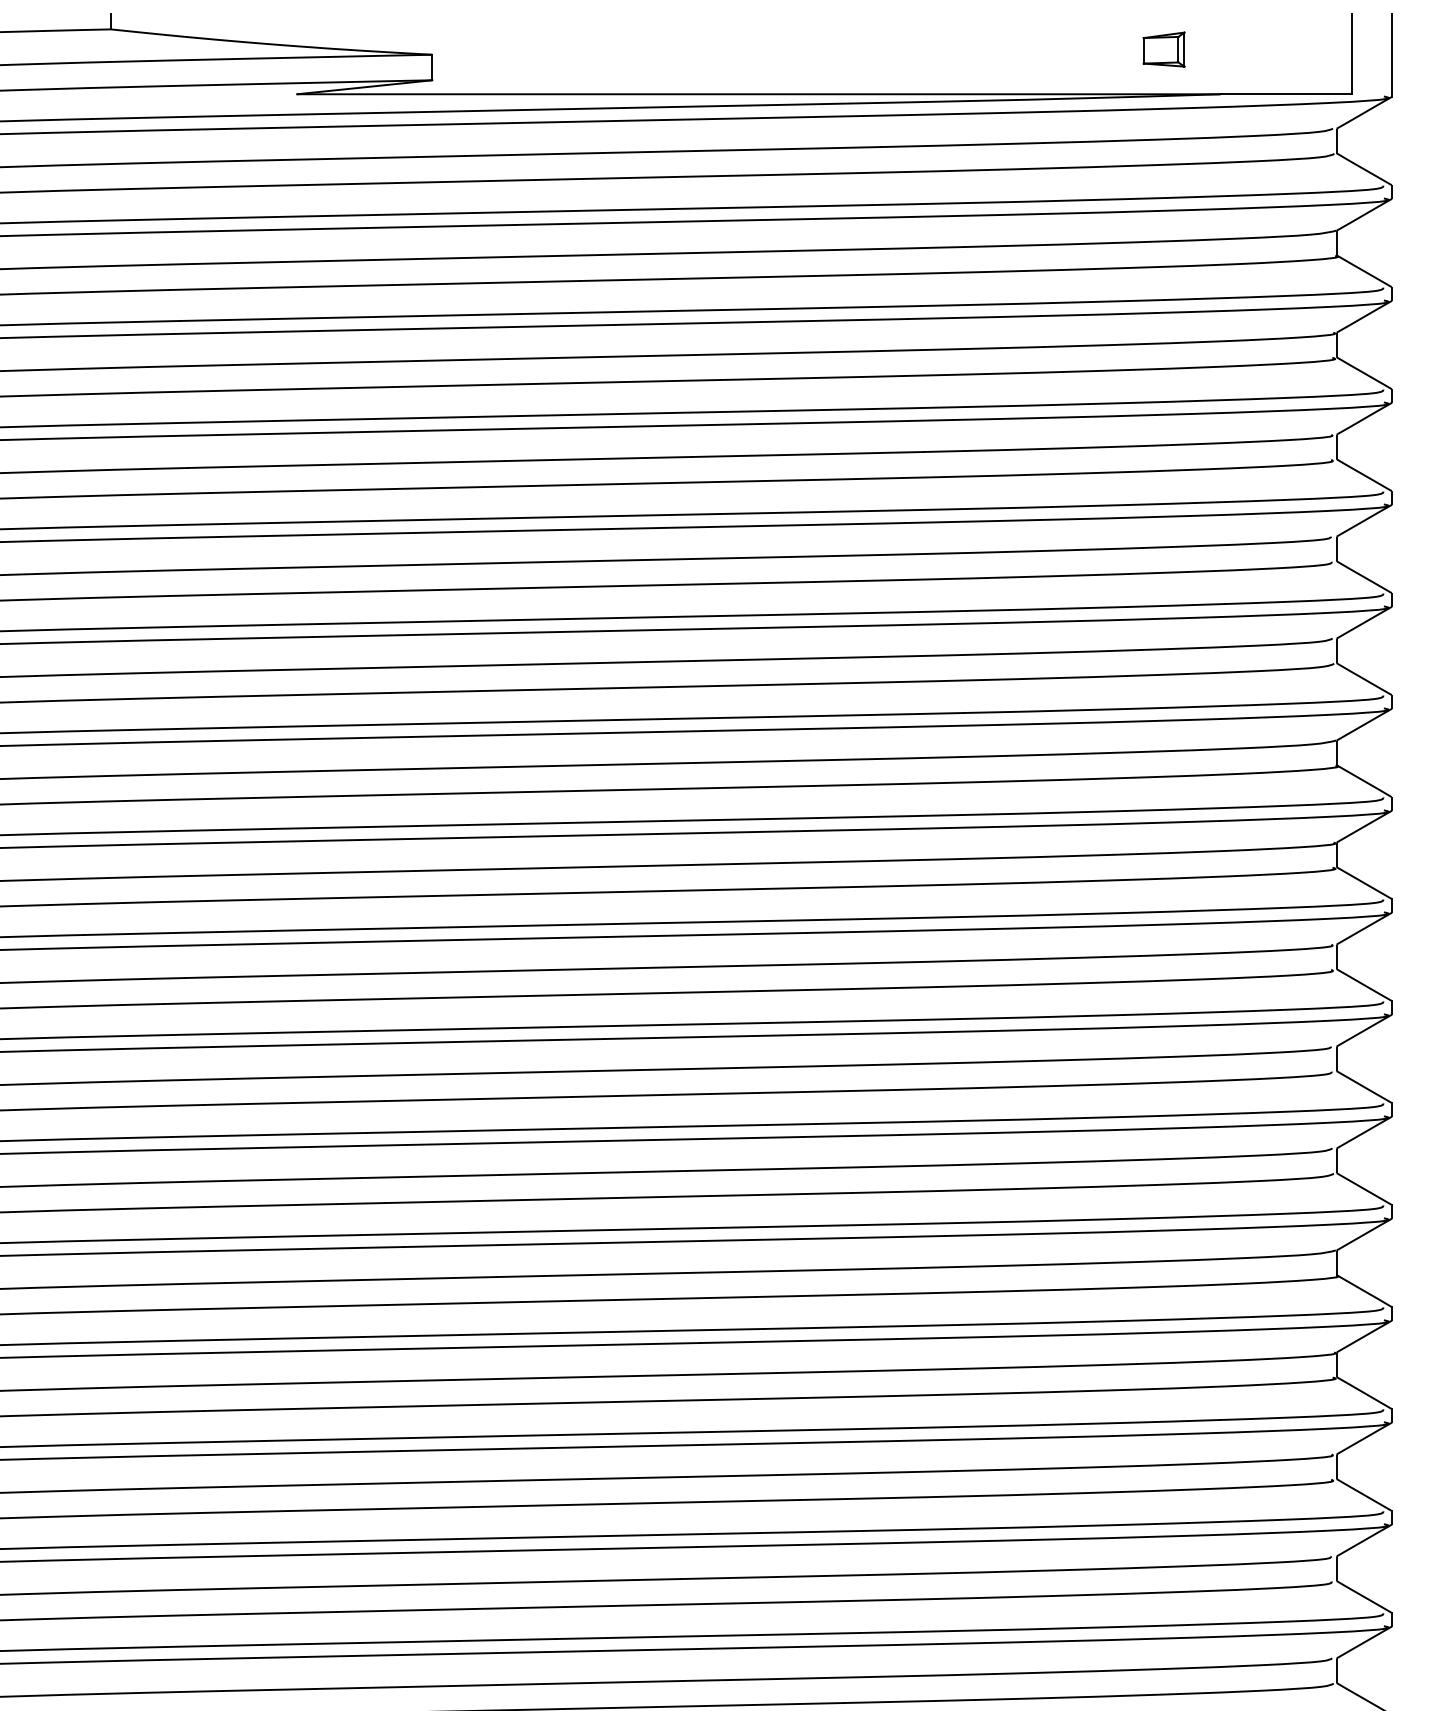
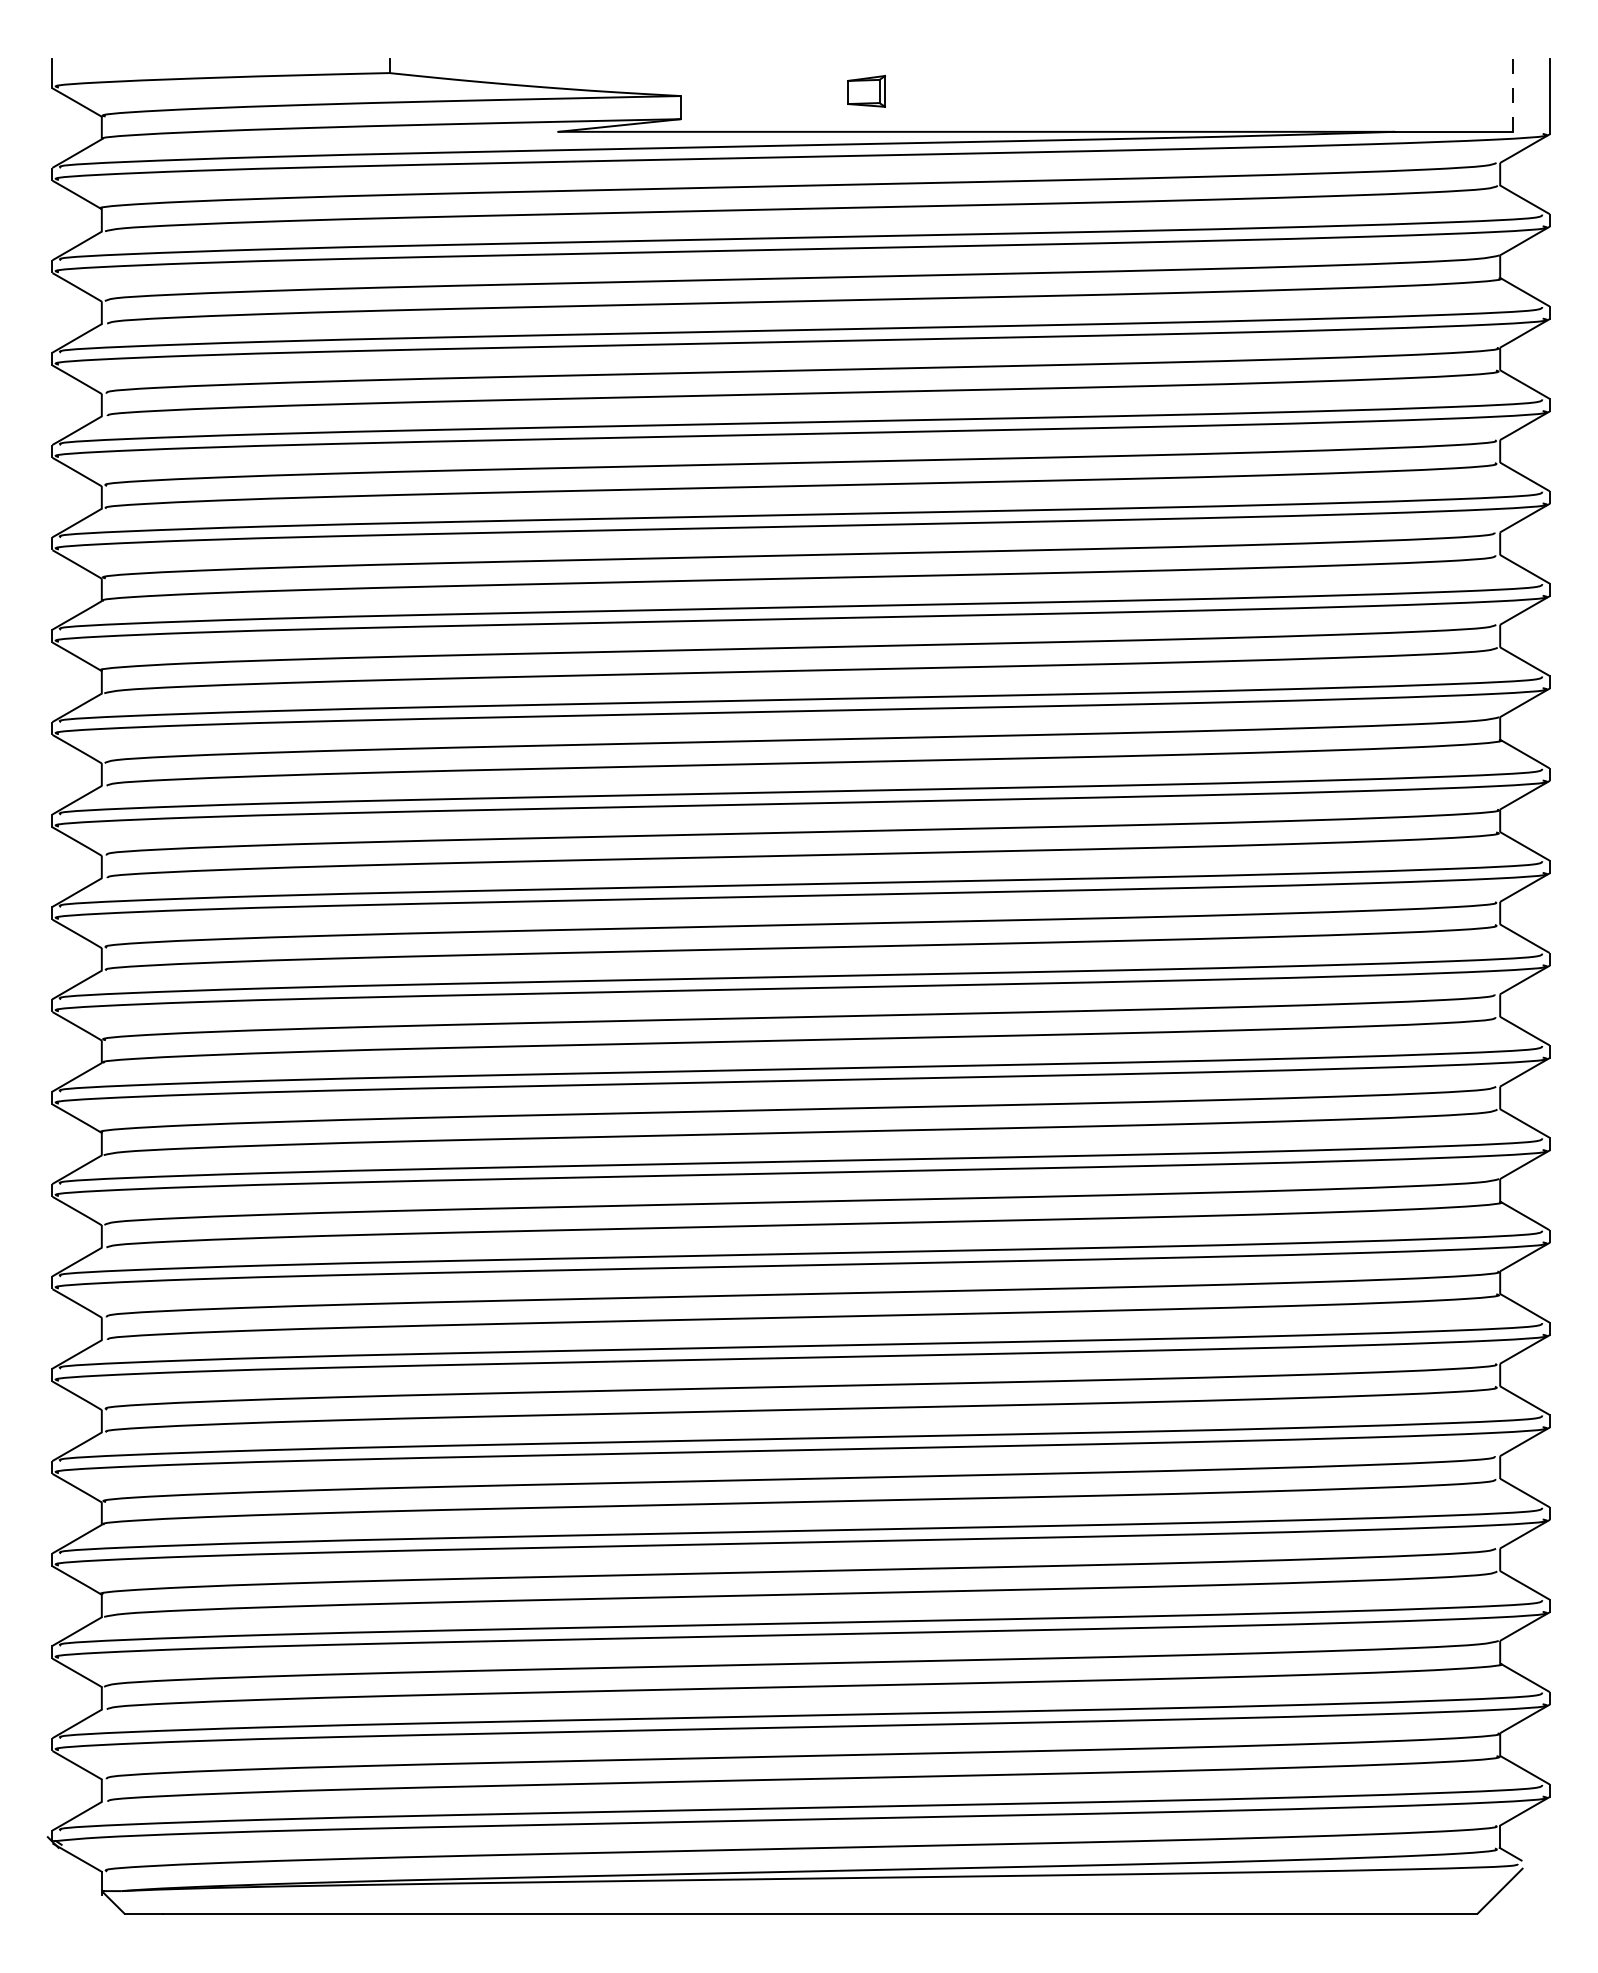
part: (1164, 48) -> (866, 90), moved
line: (1351, 53) -> (1513, 94), solid -> dashed

